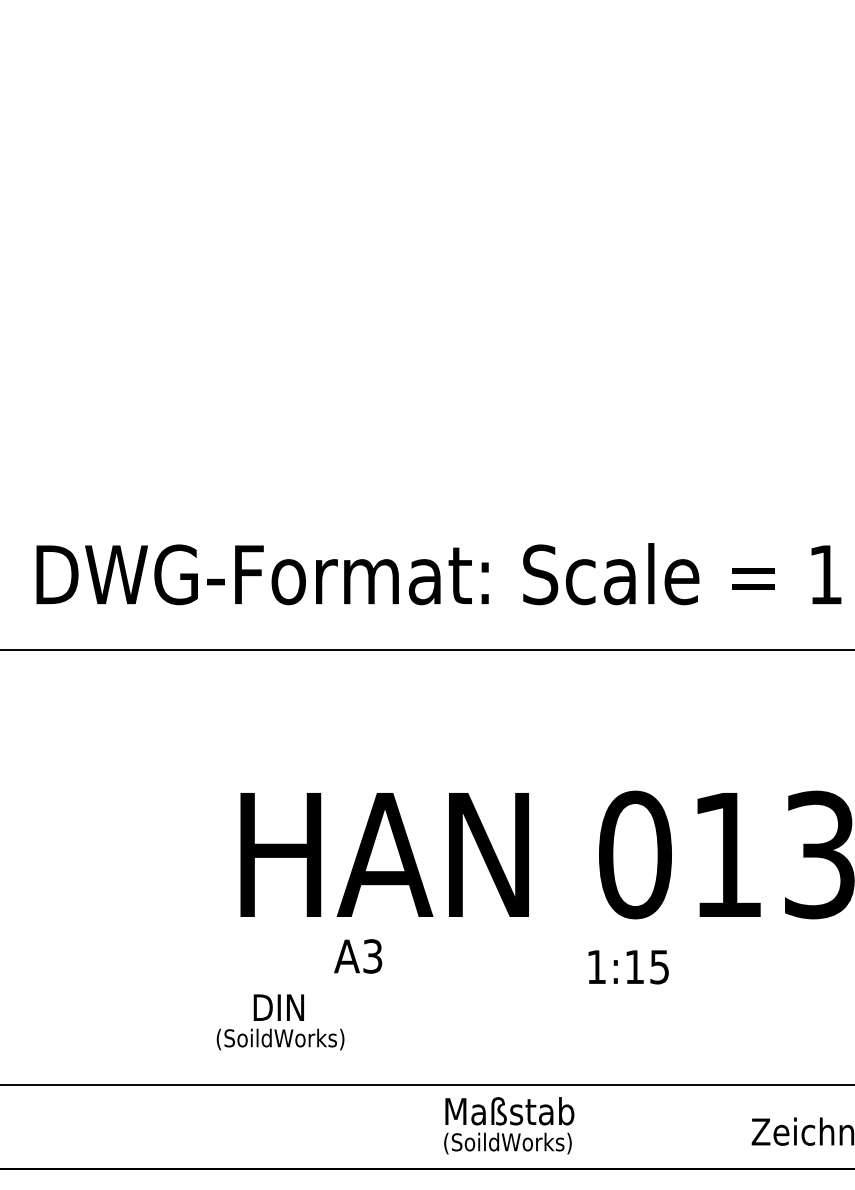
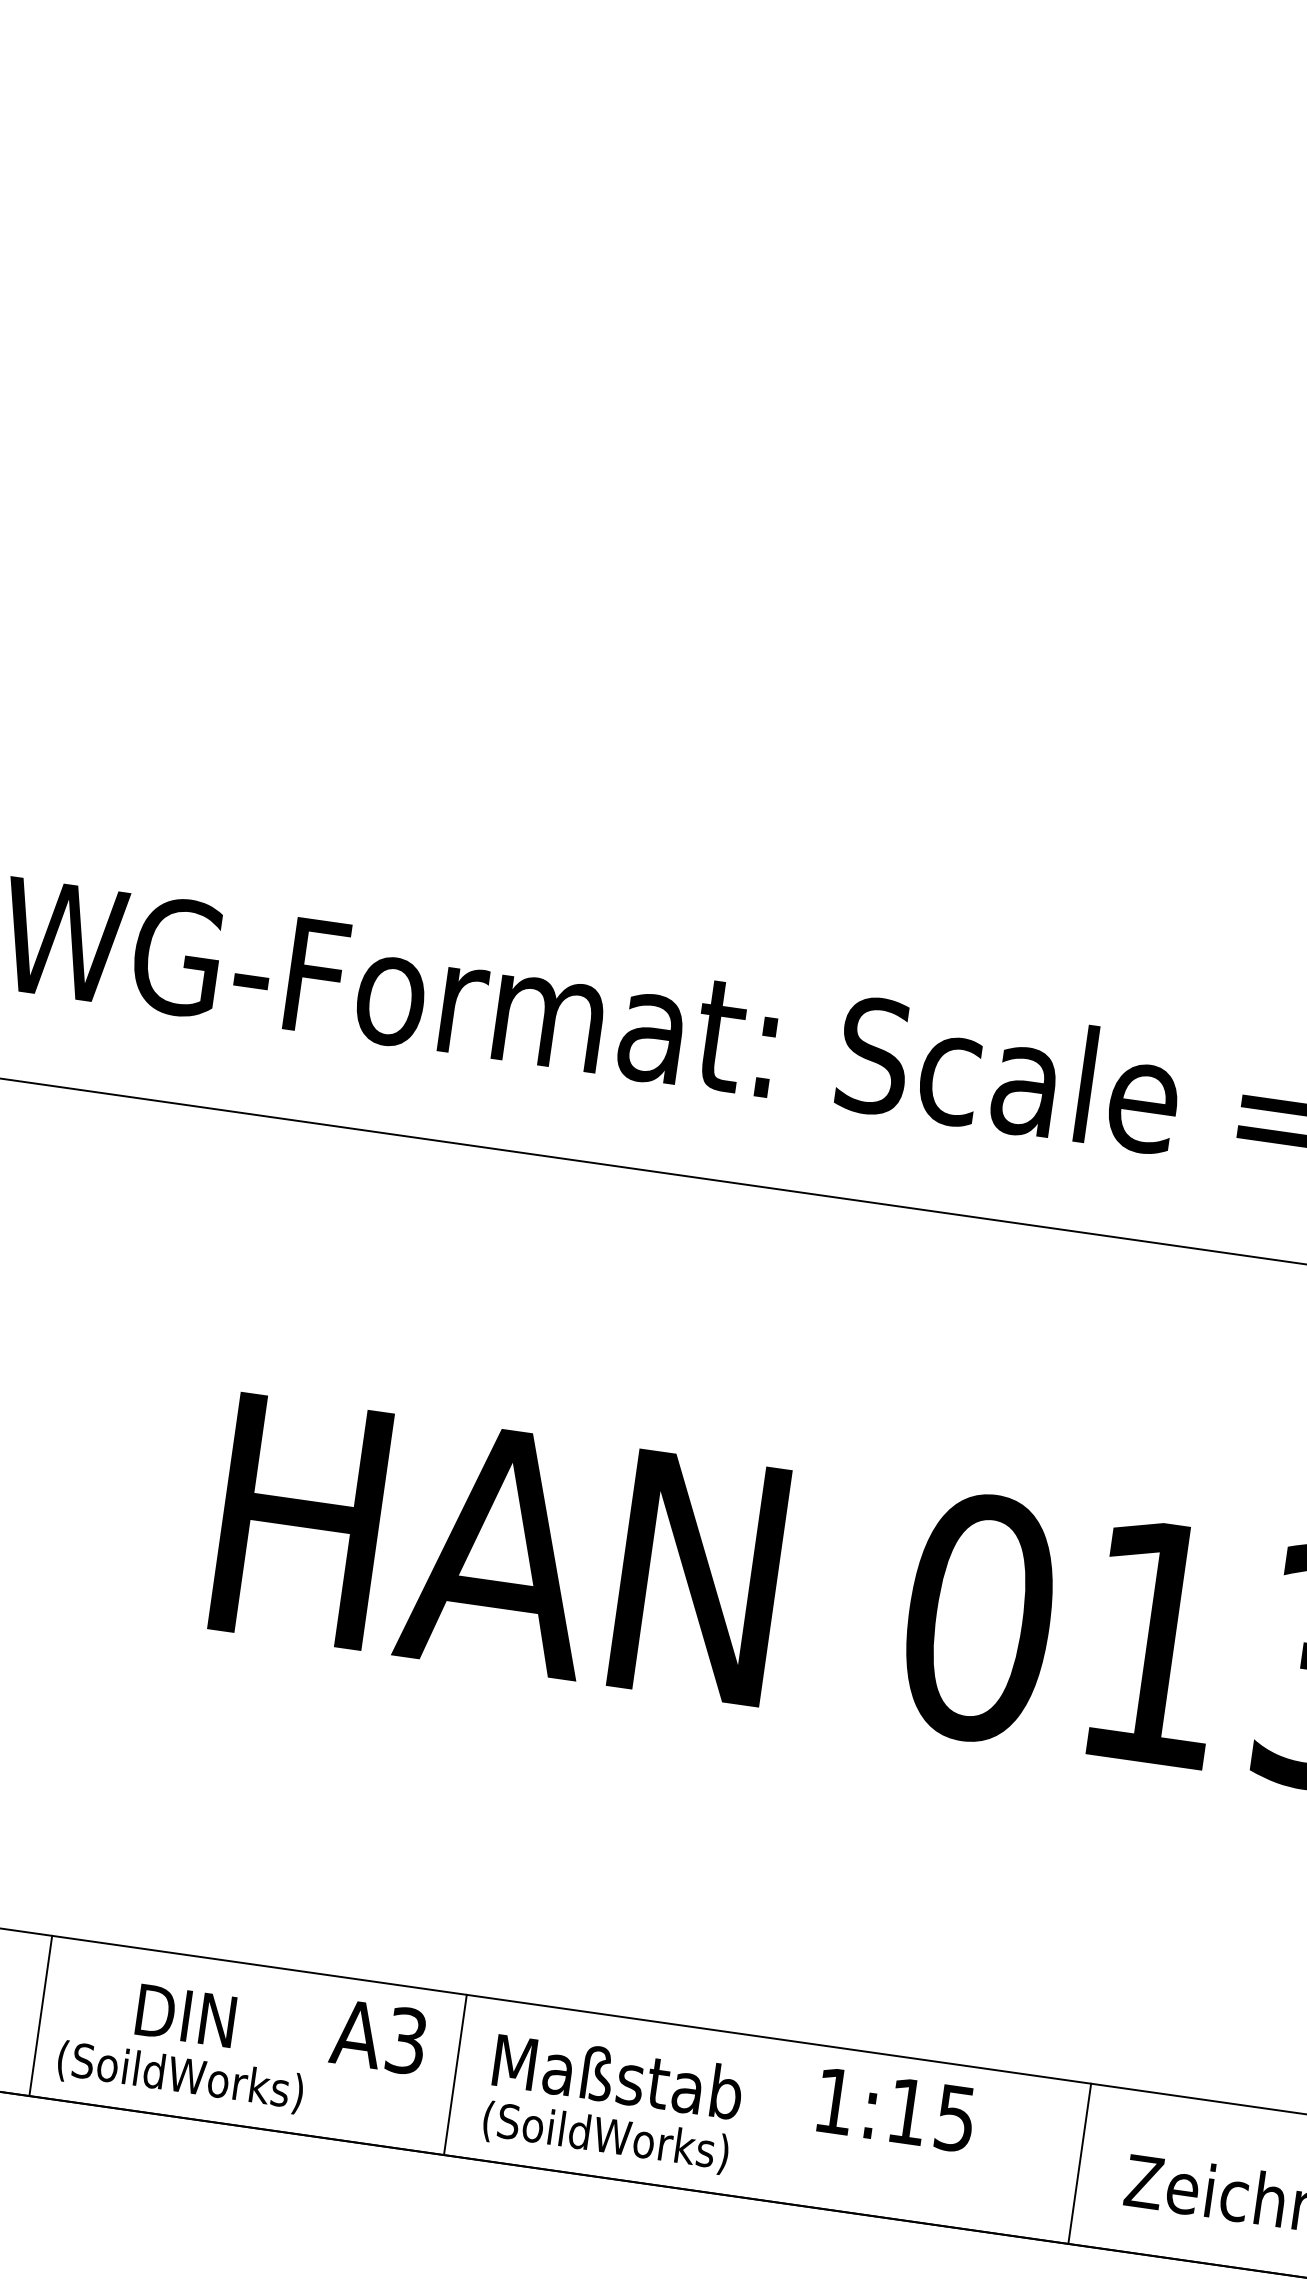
text: (358, 956) -> (379, 2037), moved
text: (628, 967) -> (895, 2110), moved
text: (280, 1022) -> (184, 2044), moved
text: (509, 1125) -> (613, 2103), moved
line: (183, 1127) -> (40, 2016), added
line: (400, 1127) -> (455, 2075), added
line: (726, 1127) -> (1079, 2164), added

